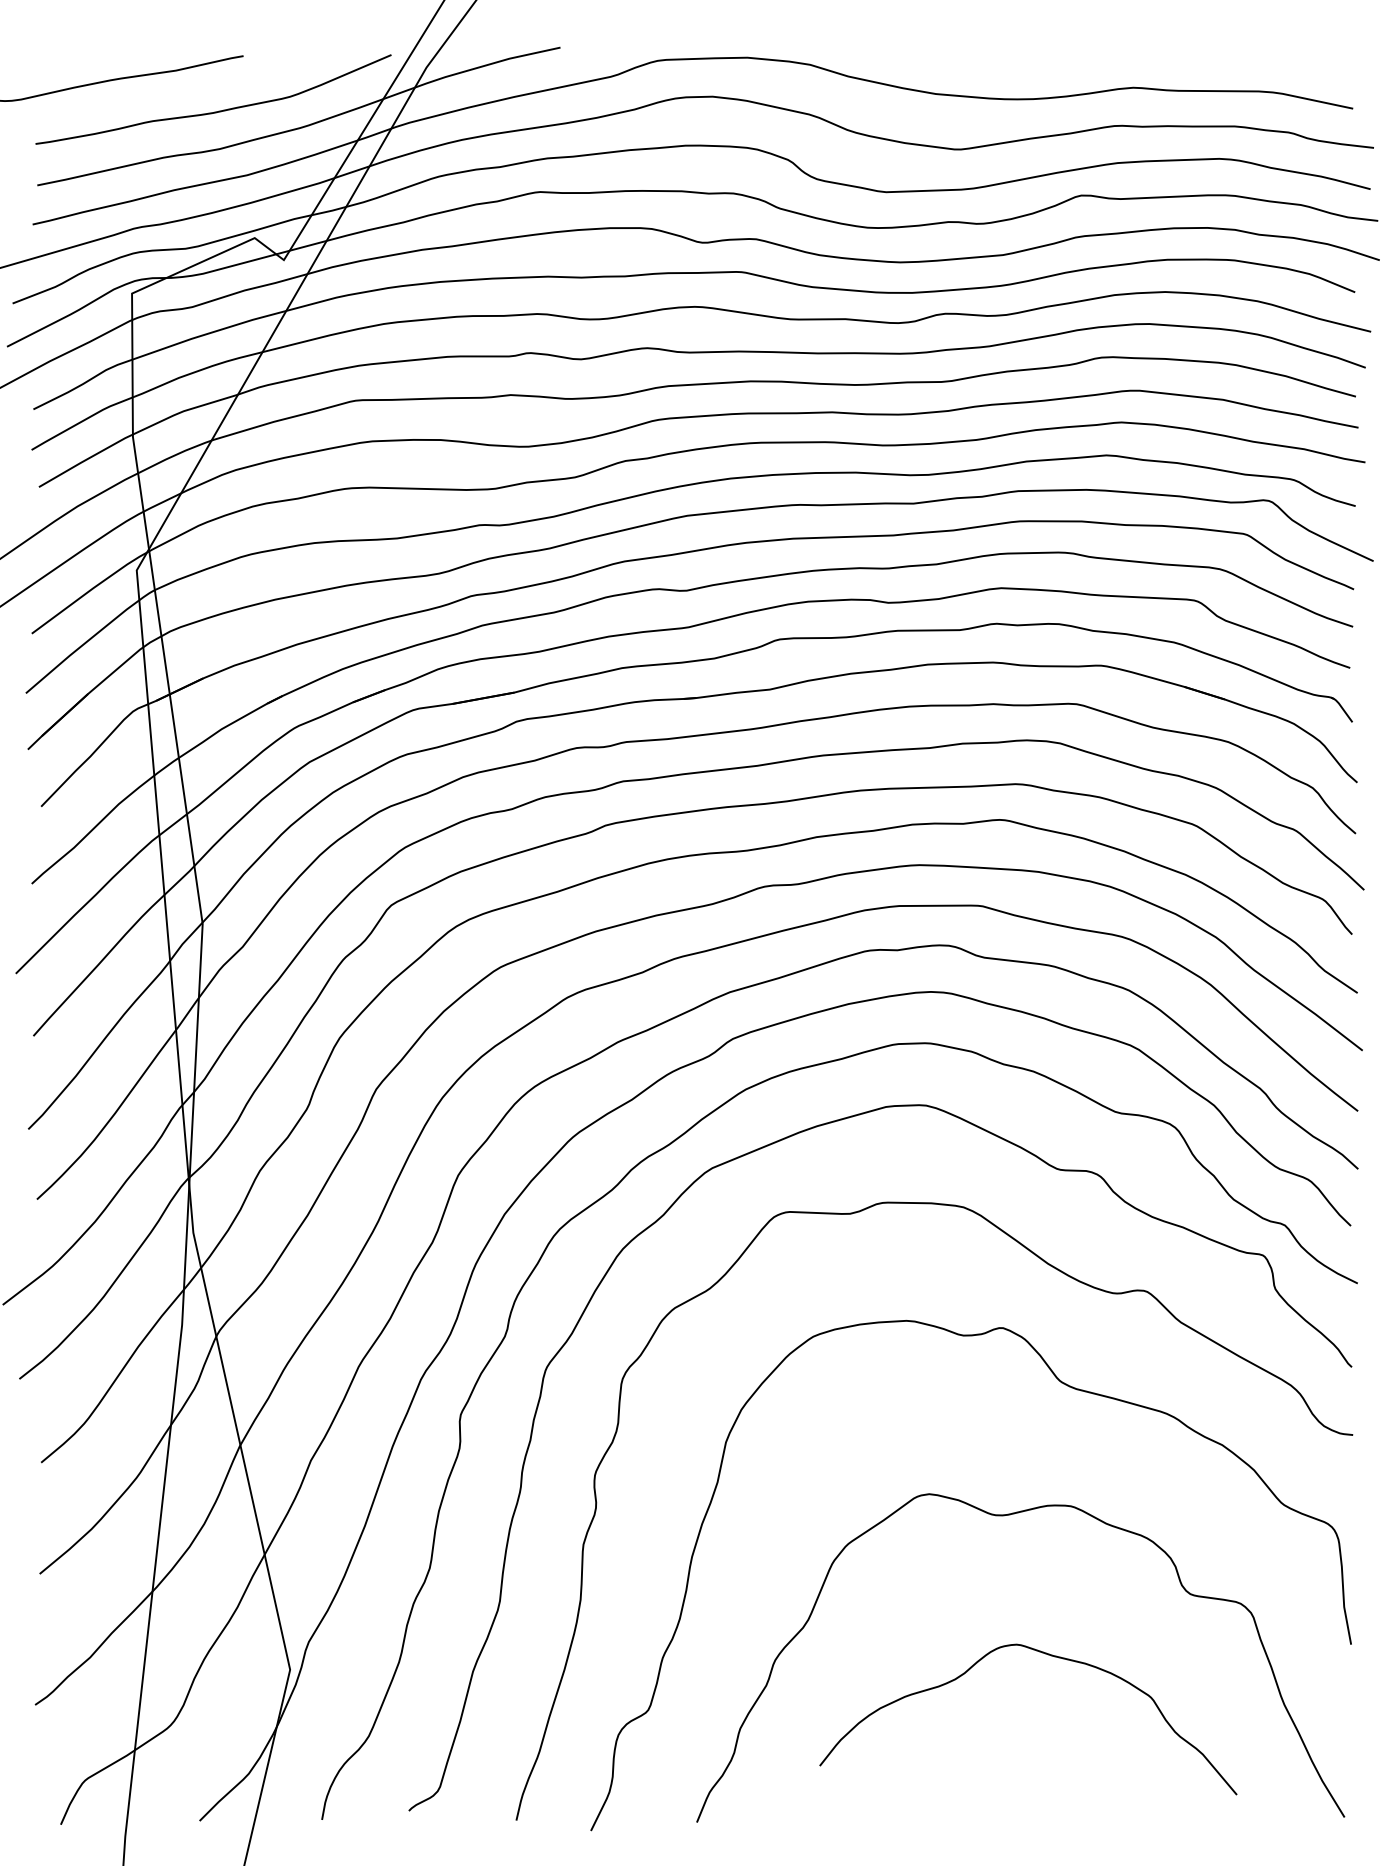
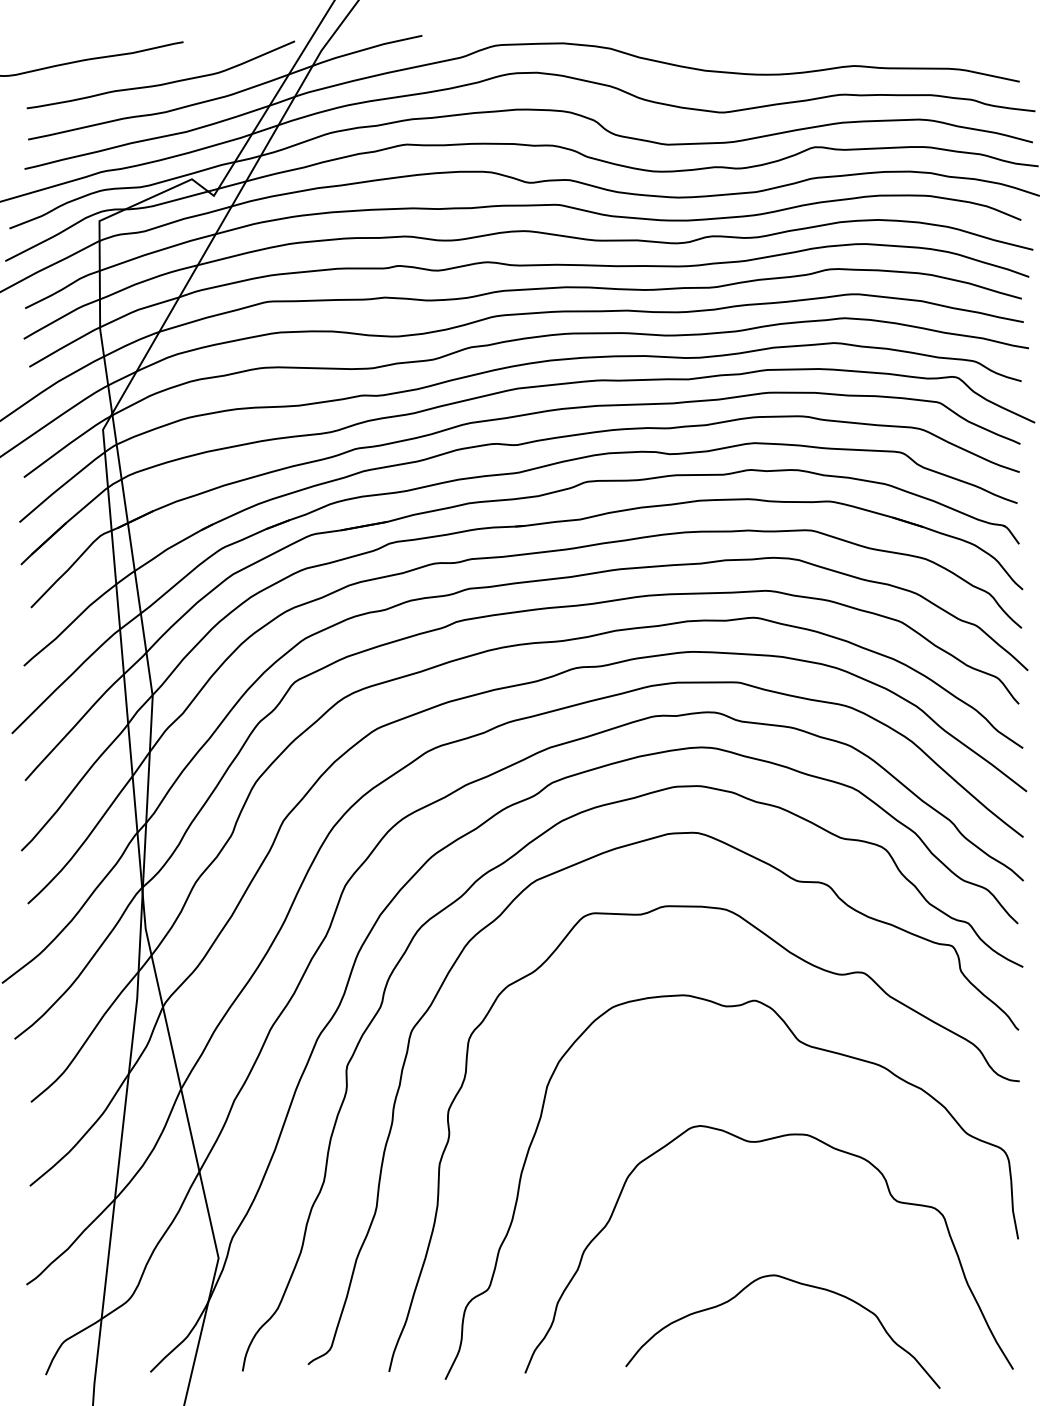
curve: (1047, 1655) -> (797, 1283), moved

